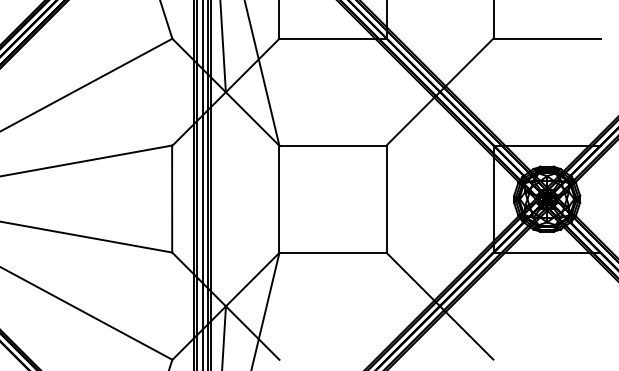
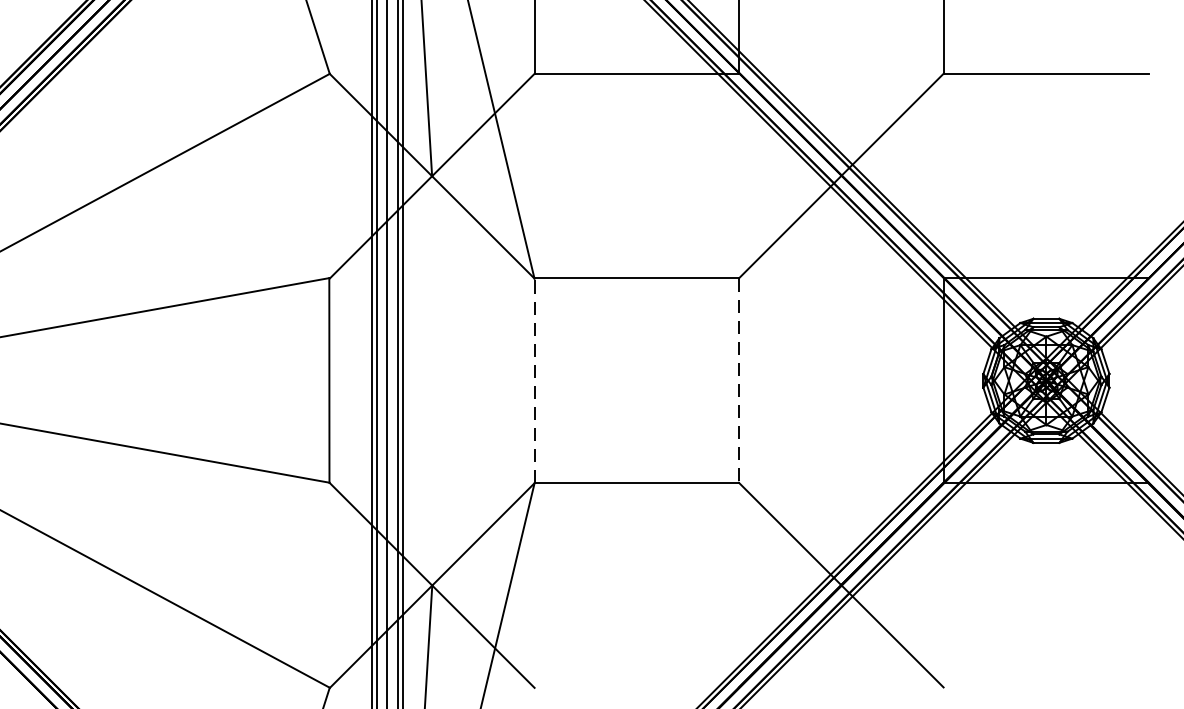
line: (279, 199) -> (534, 381), solid -> dashed
line: (386, 199) -> (739, 381), solid -> dashed

